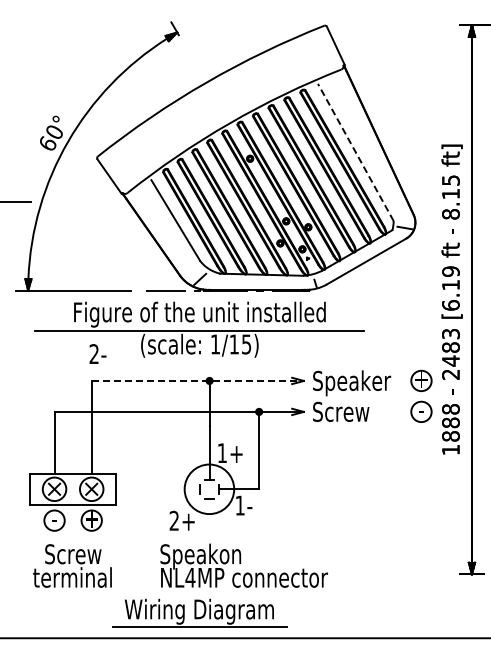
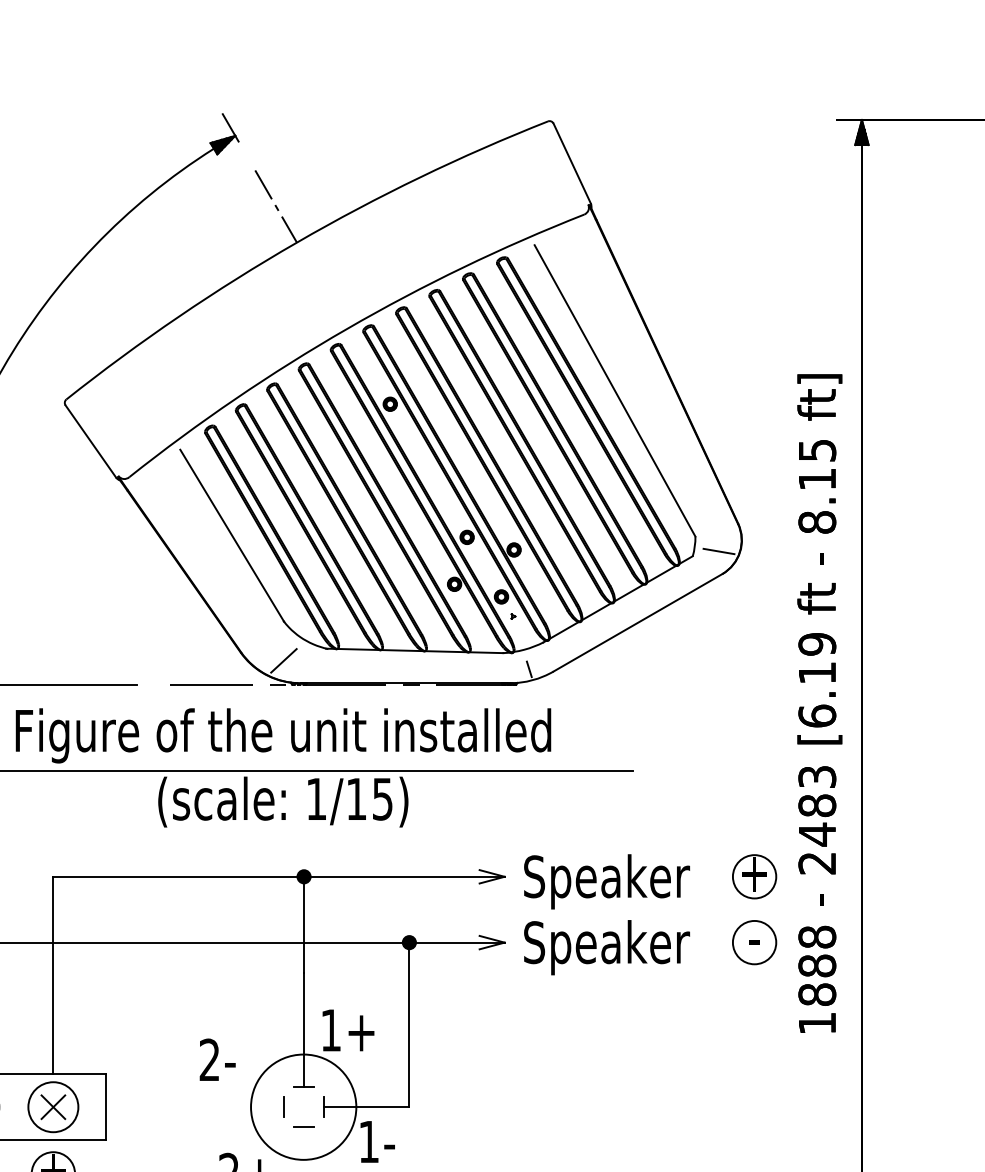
line: (196, 65) -> (276, 205), added
line: (355, 152) -> (614, 390), dashed -> solid
text: (97, 353) -> (216, 1058), moved
line: (198, 380) -> (280, 875), dashed -> solid
text: (358, 414) -> (620, 948), Screw -> Speaker

